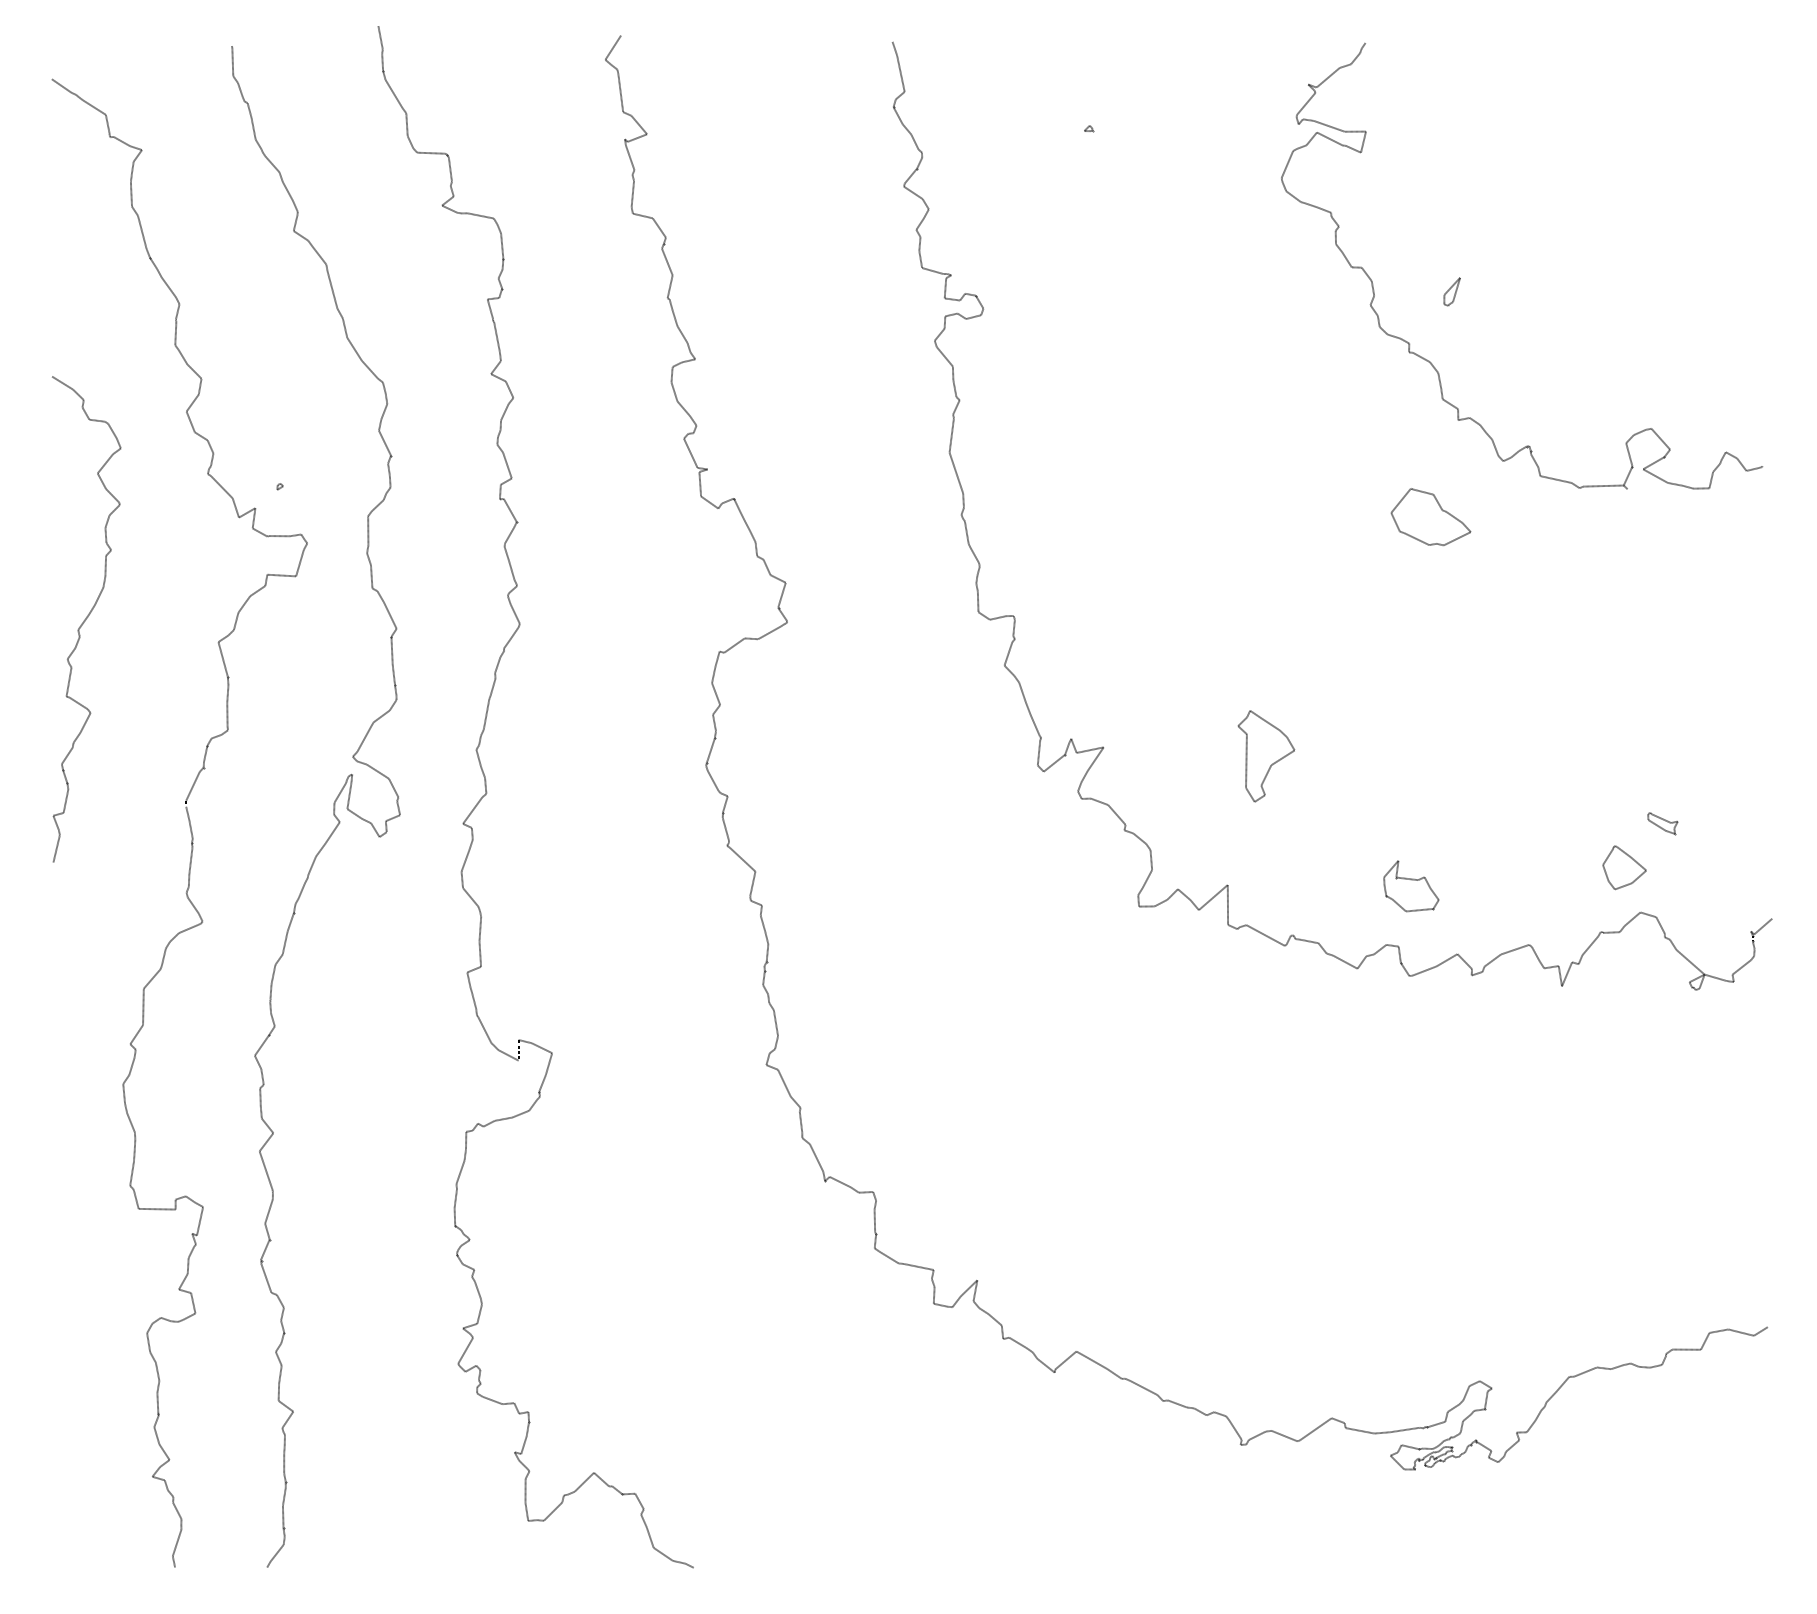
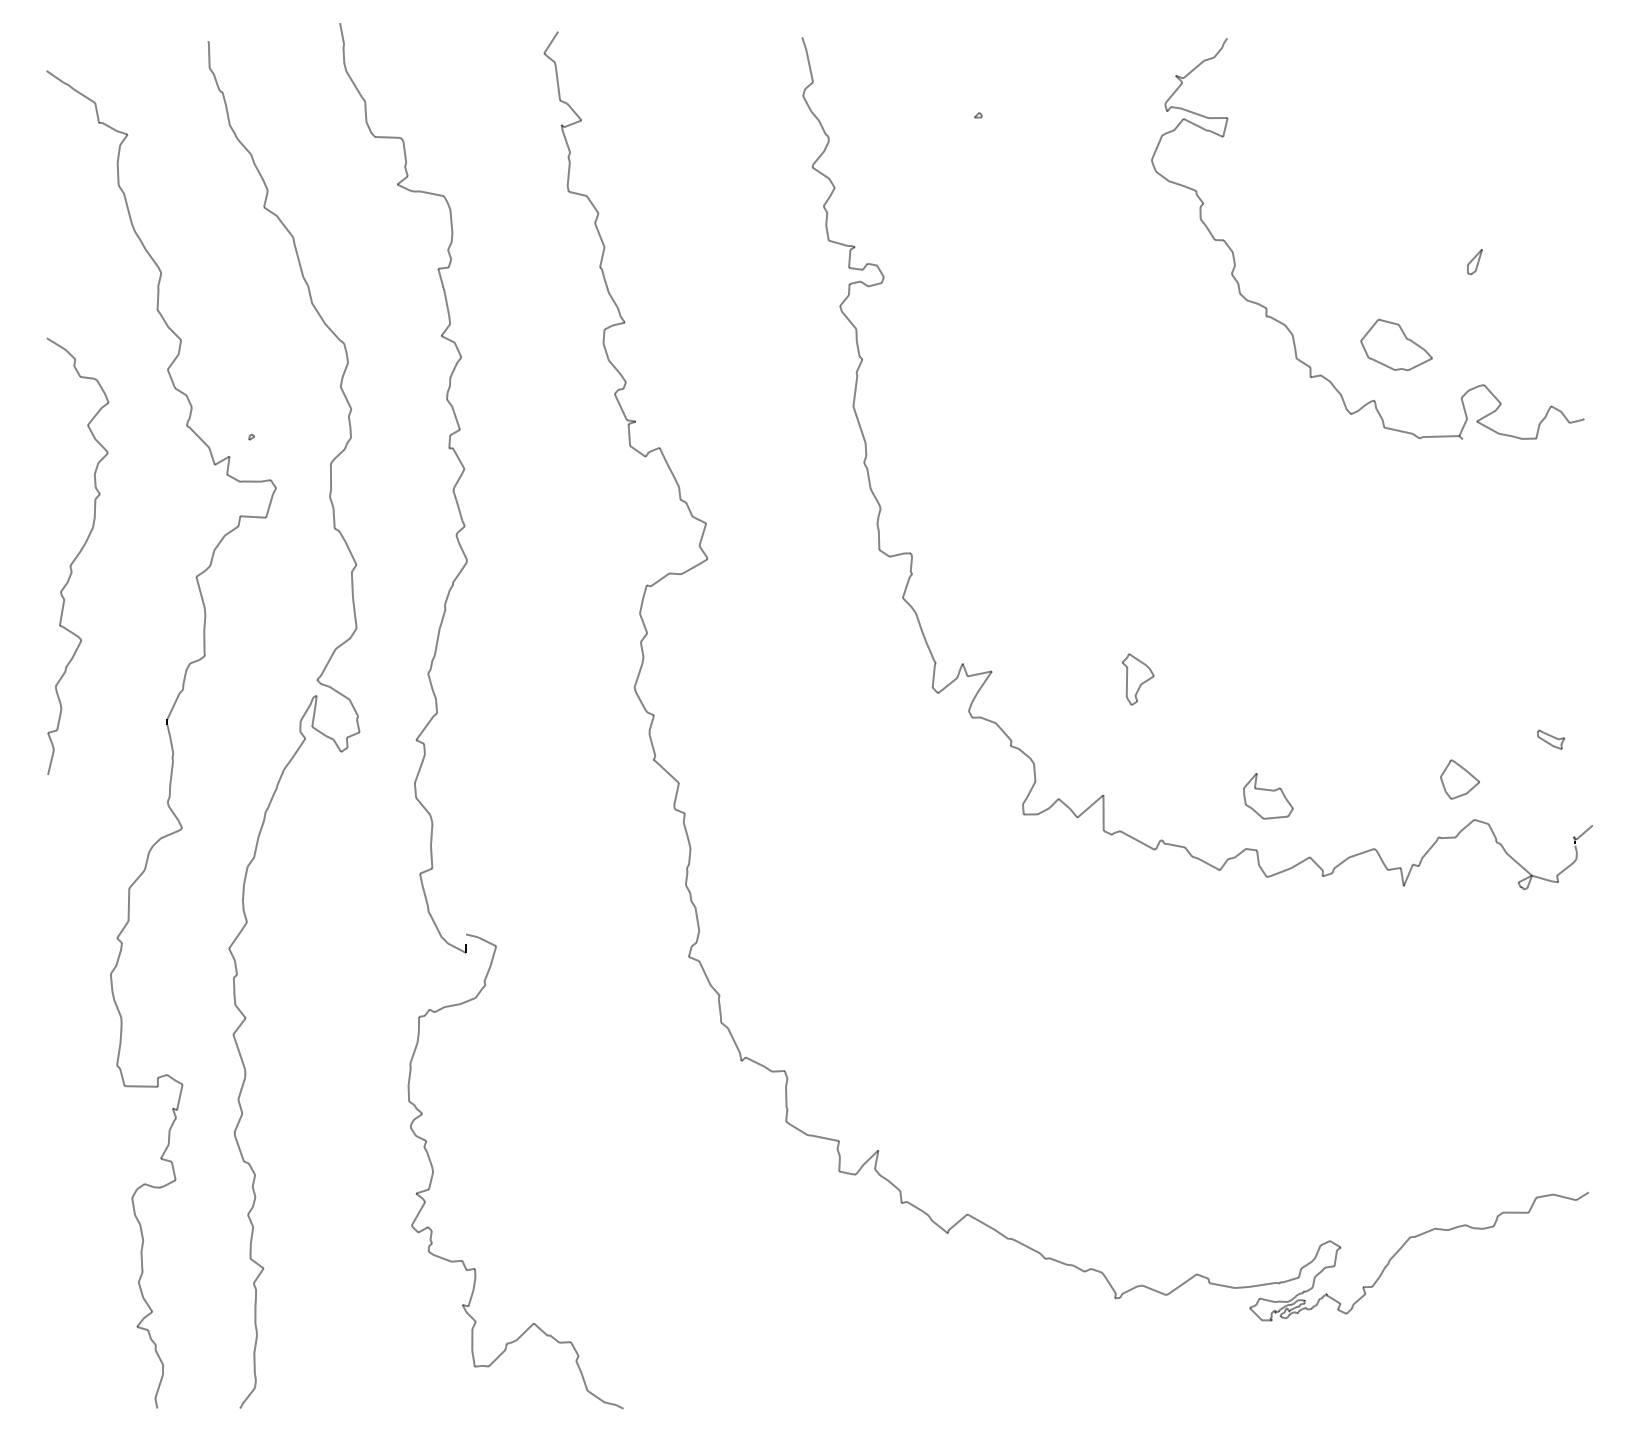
part: (1451, 291) -> (1474, 261), moved
part: (1430, 516) -> (1396, 344), moved
part: (1266, 756) -> (1138, 679), size x0.62
part: (1662, 823) -> (1550, 739), moved

